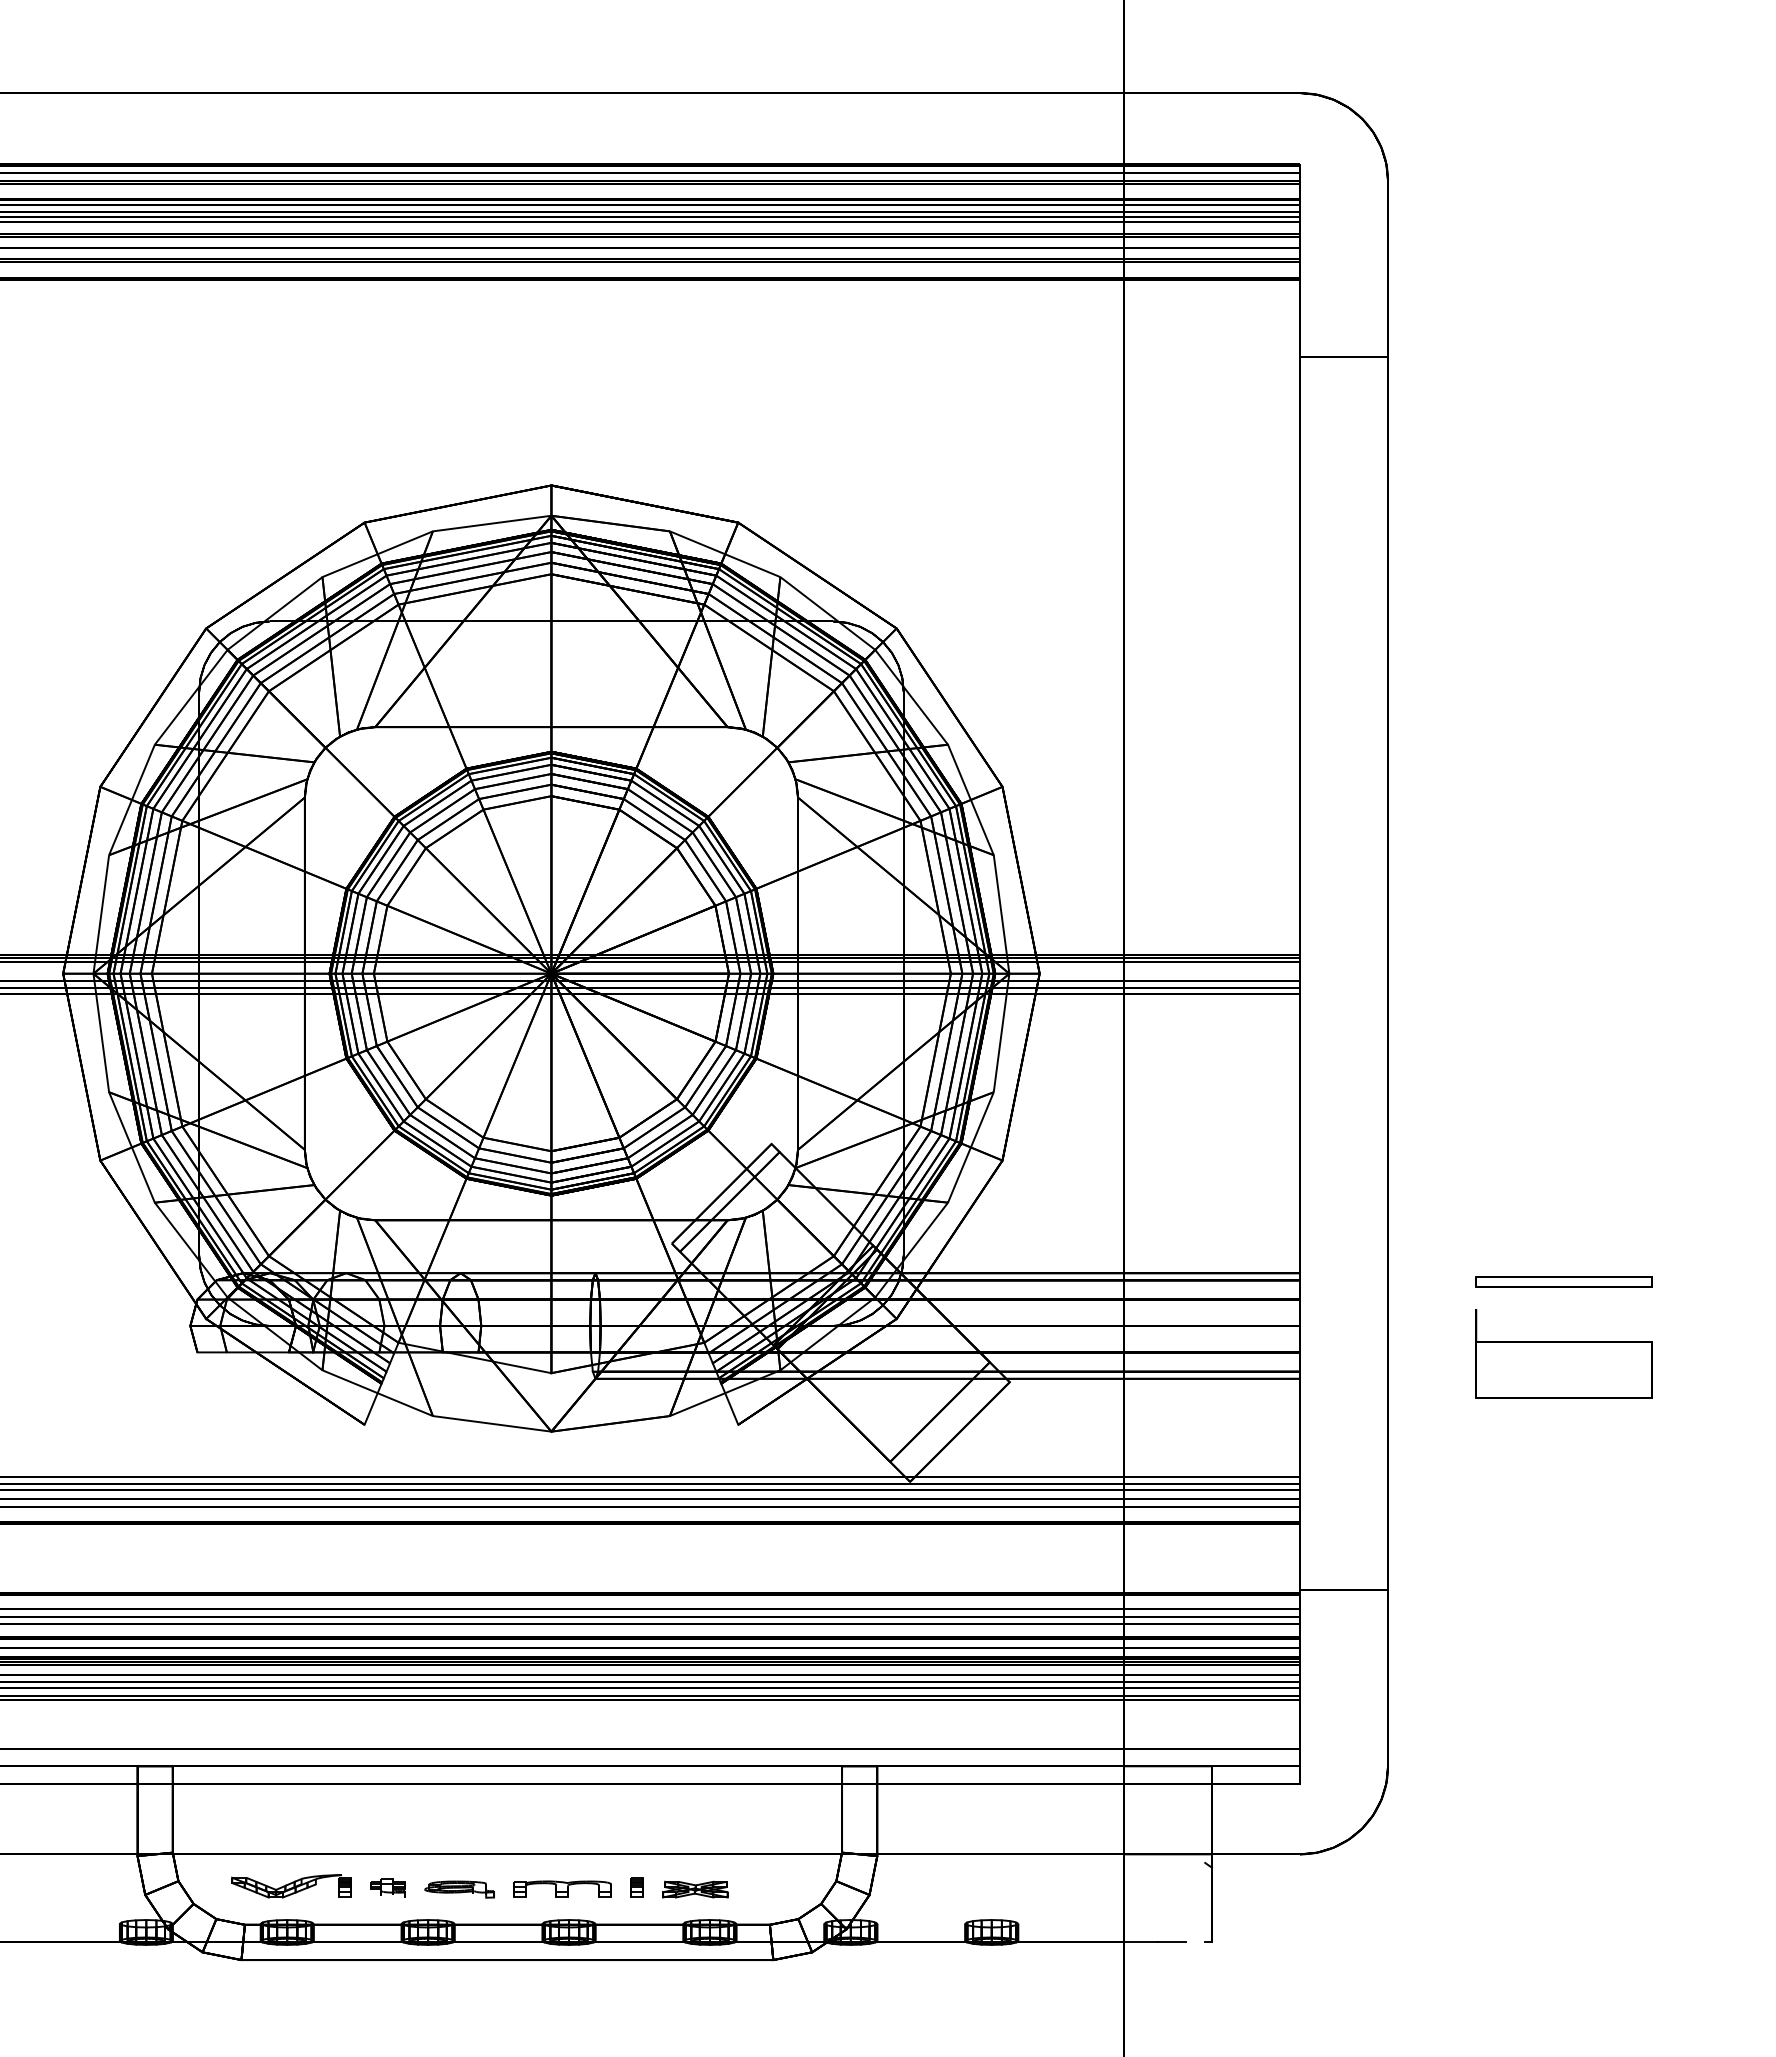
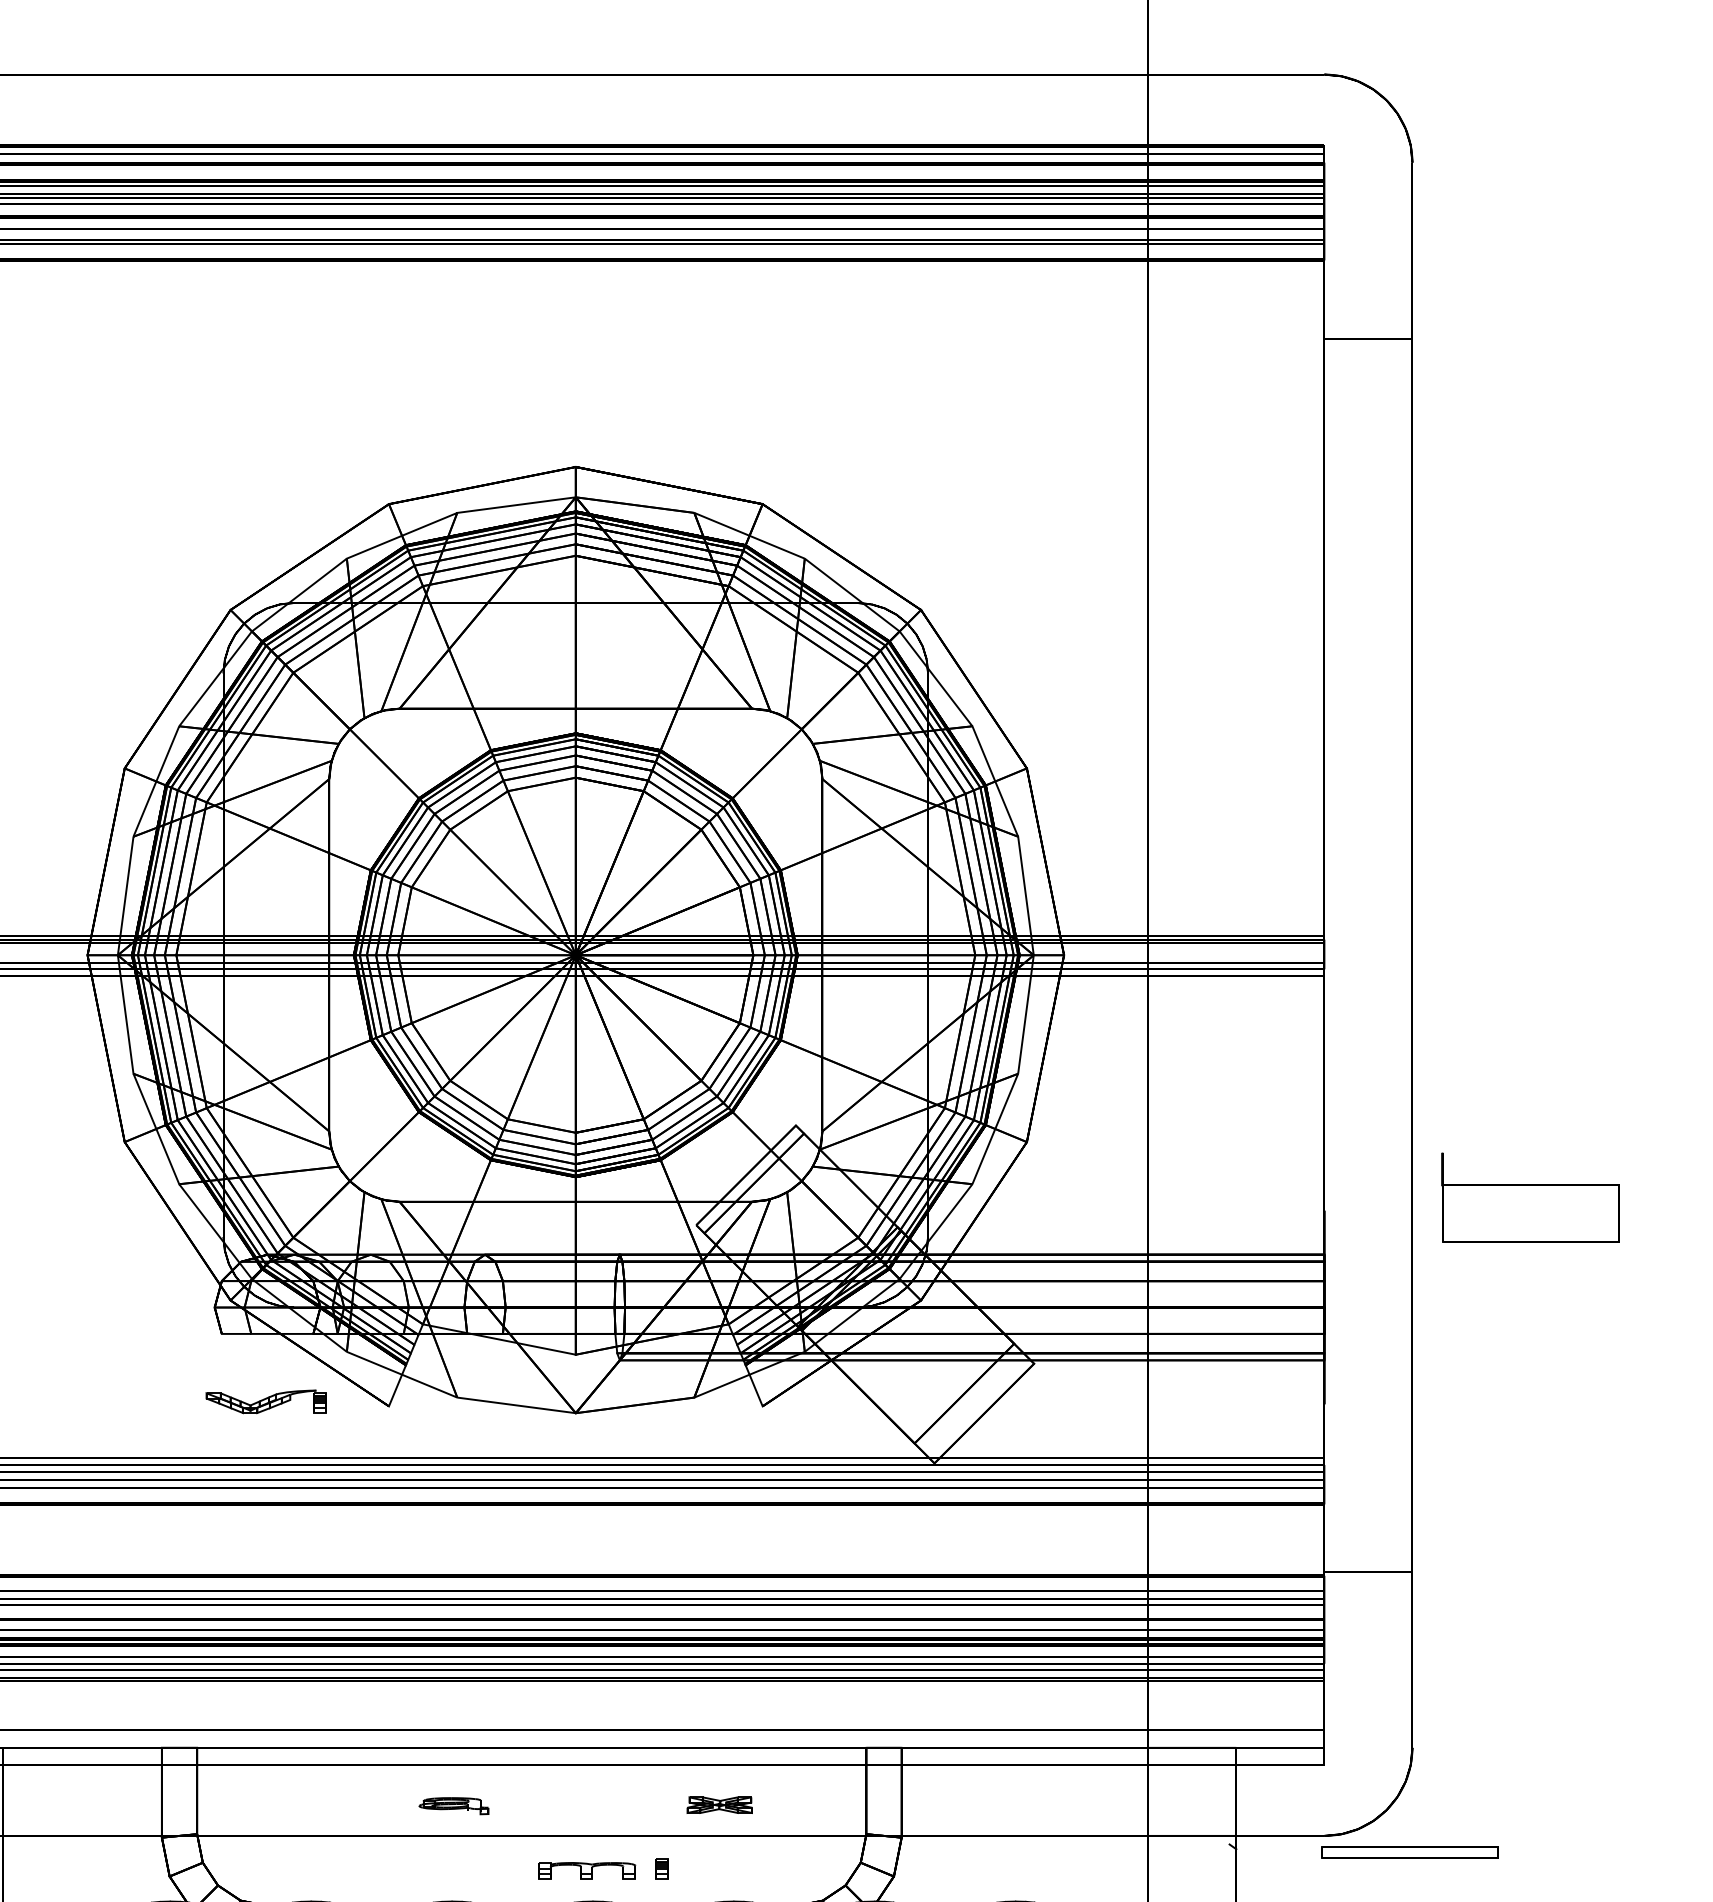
part: (1563, 1281) -> (1408, 1852), moved
part: (1563, 1353) -> (1529, 1197), moved
part: (291, 1886) -> (265, 1402), moved
part: (387, 1887) -> (411, 1869), removed
part: (459, 1889) -> (453, 1806), moved
part: (695, 1889) -> (719, 1805), moved

